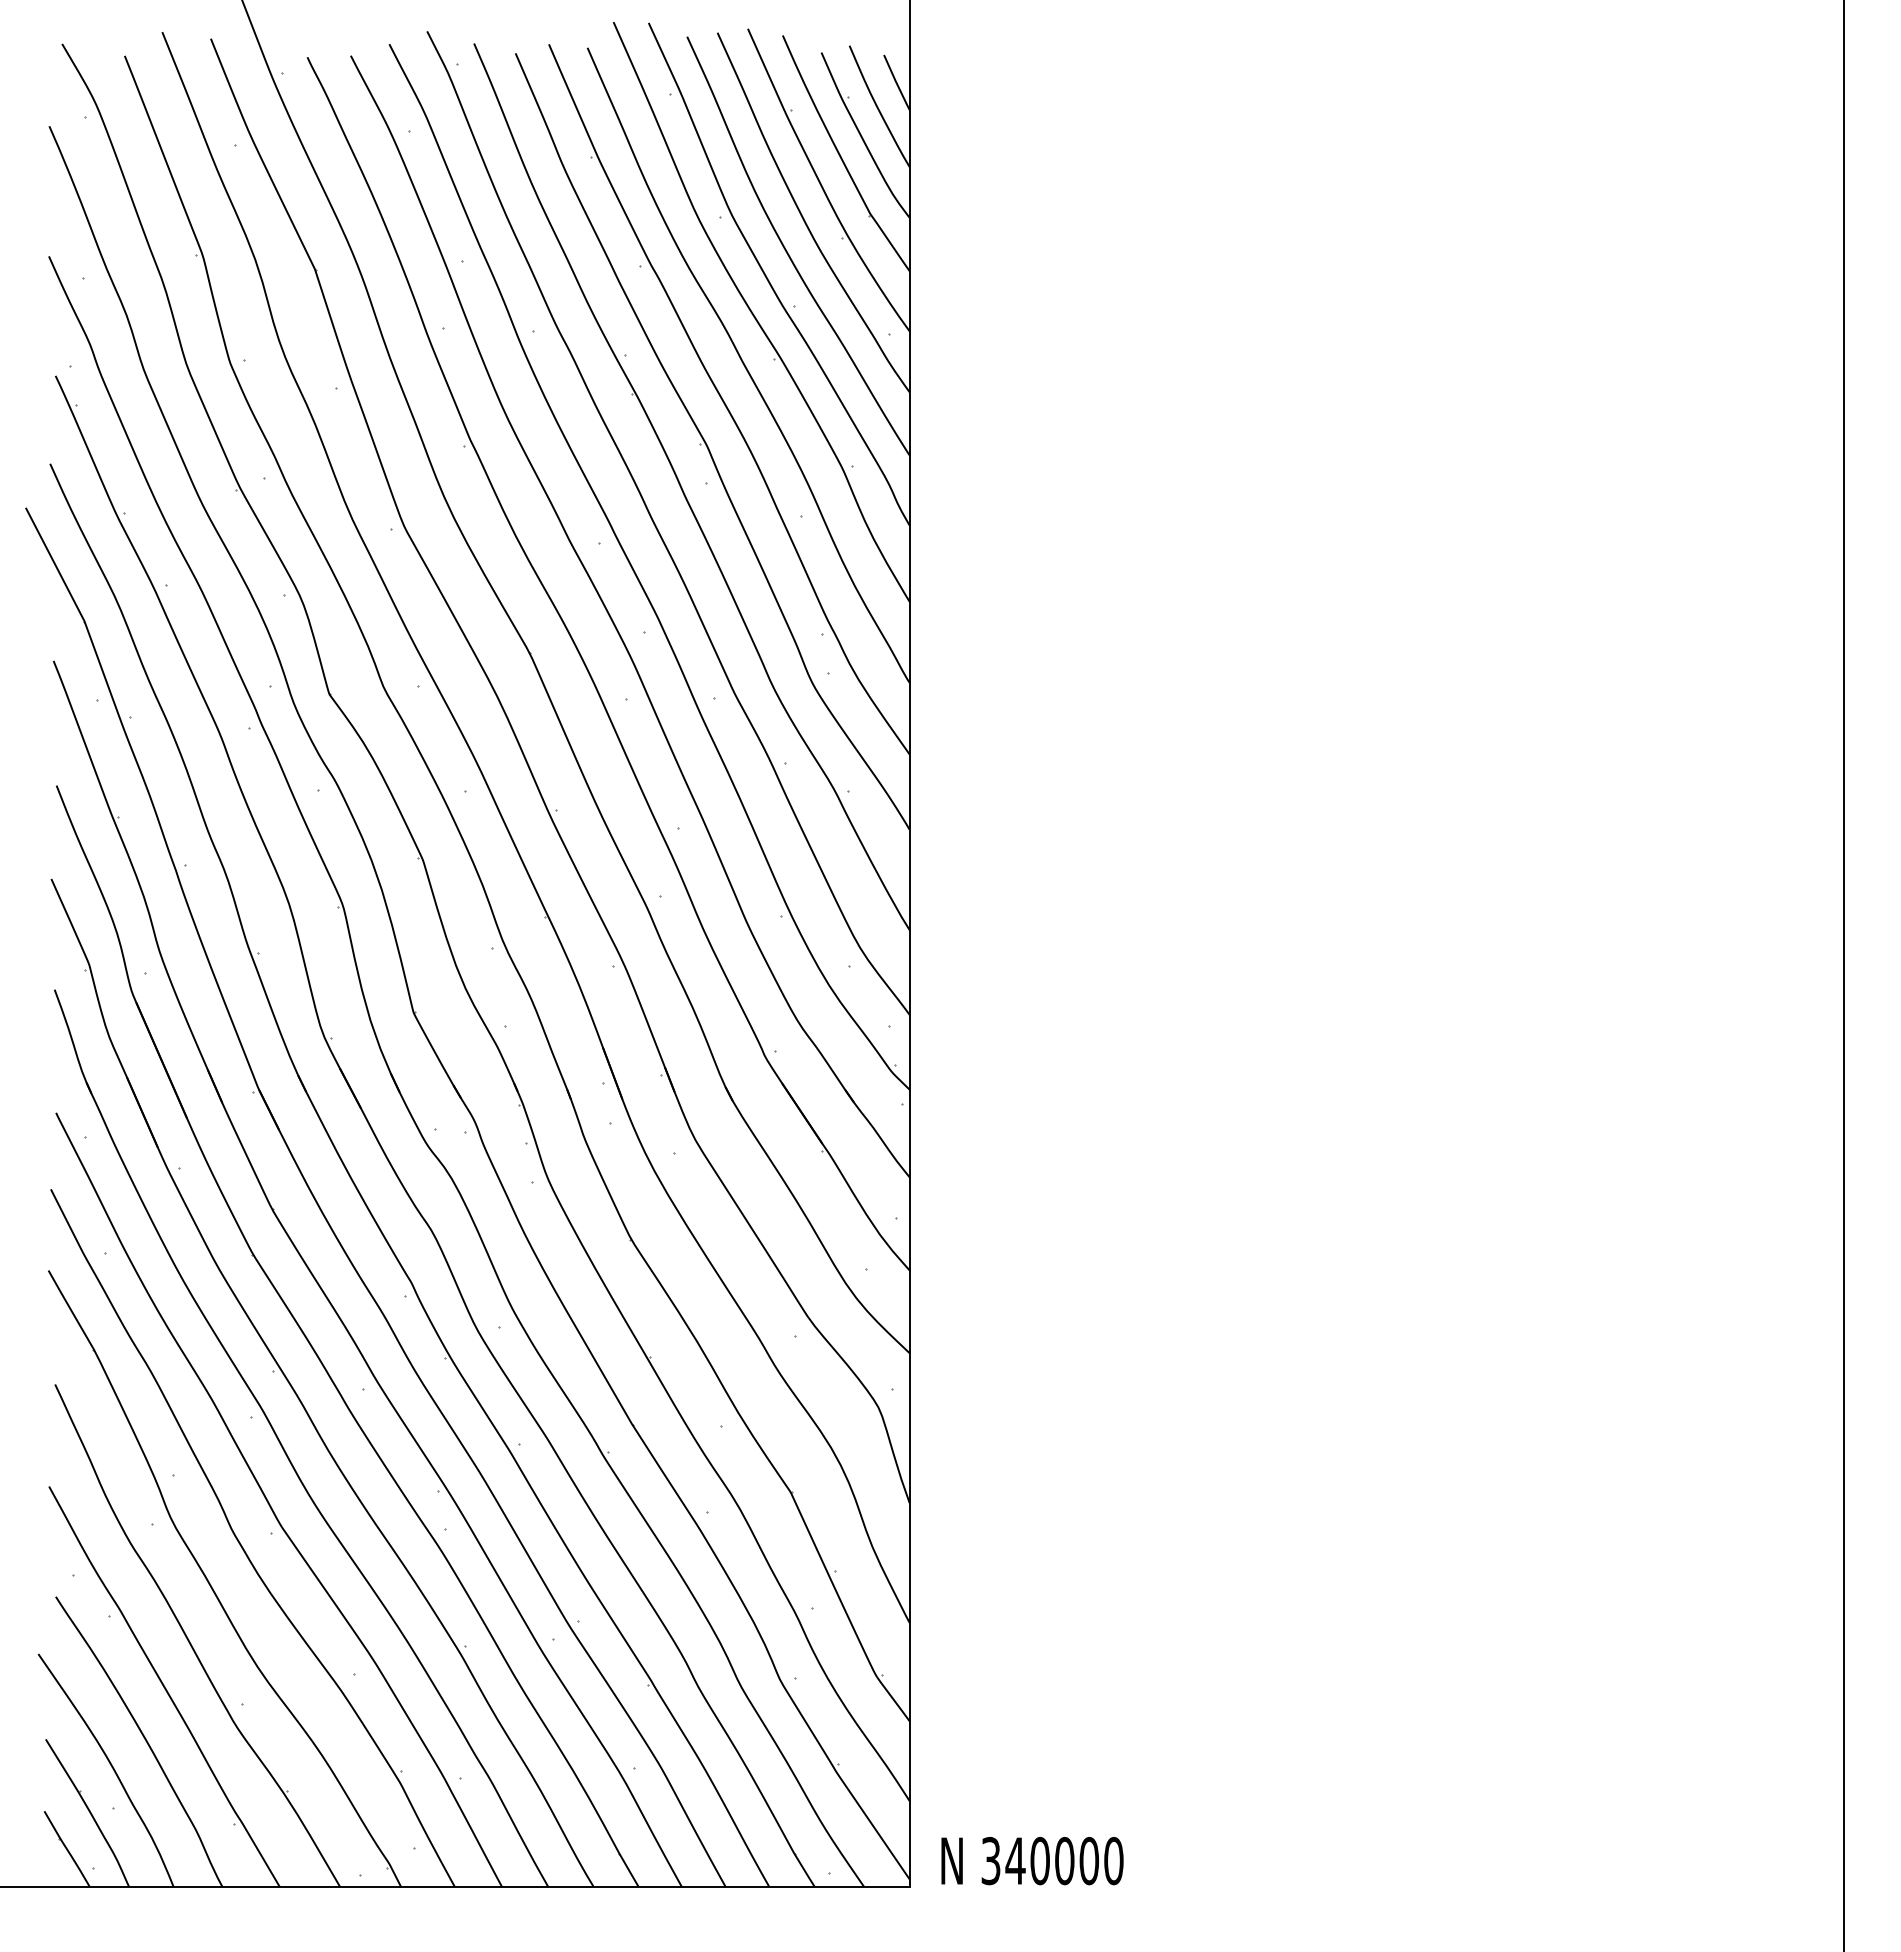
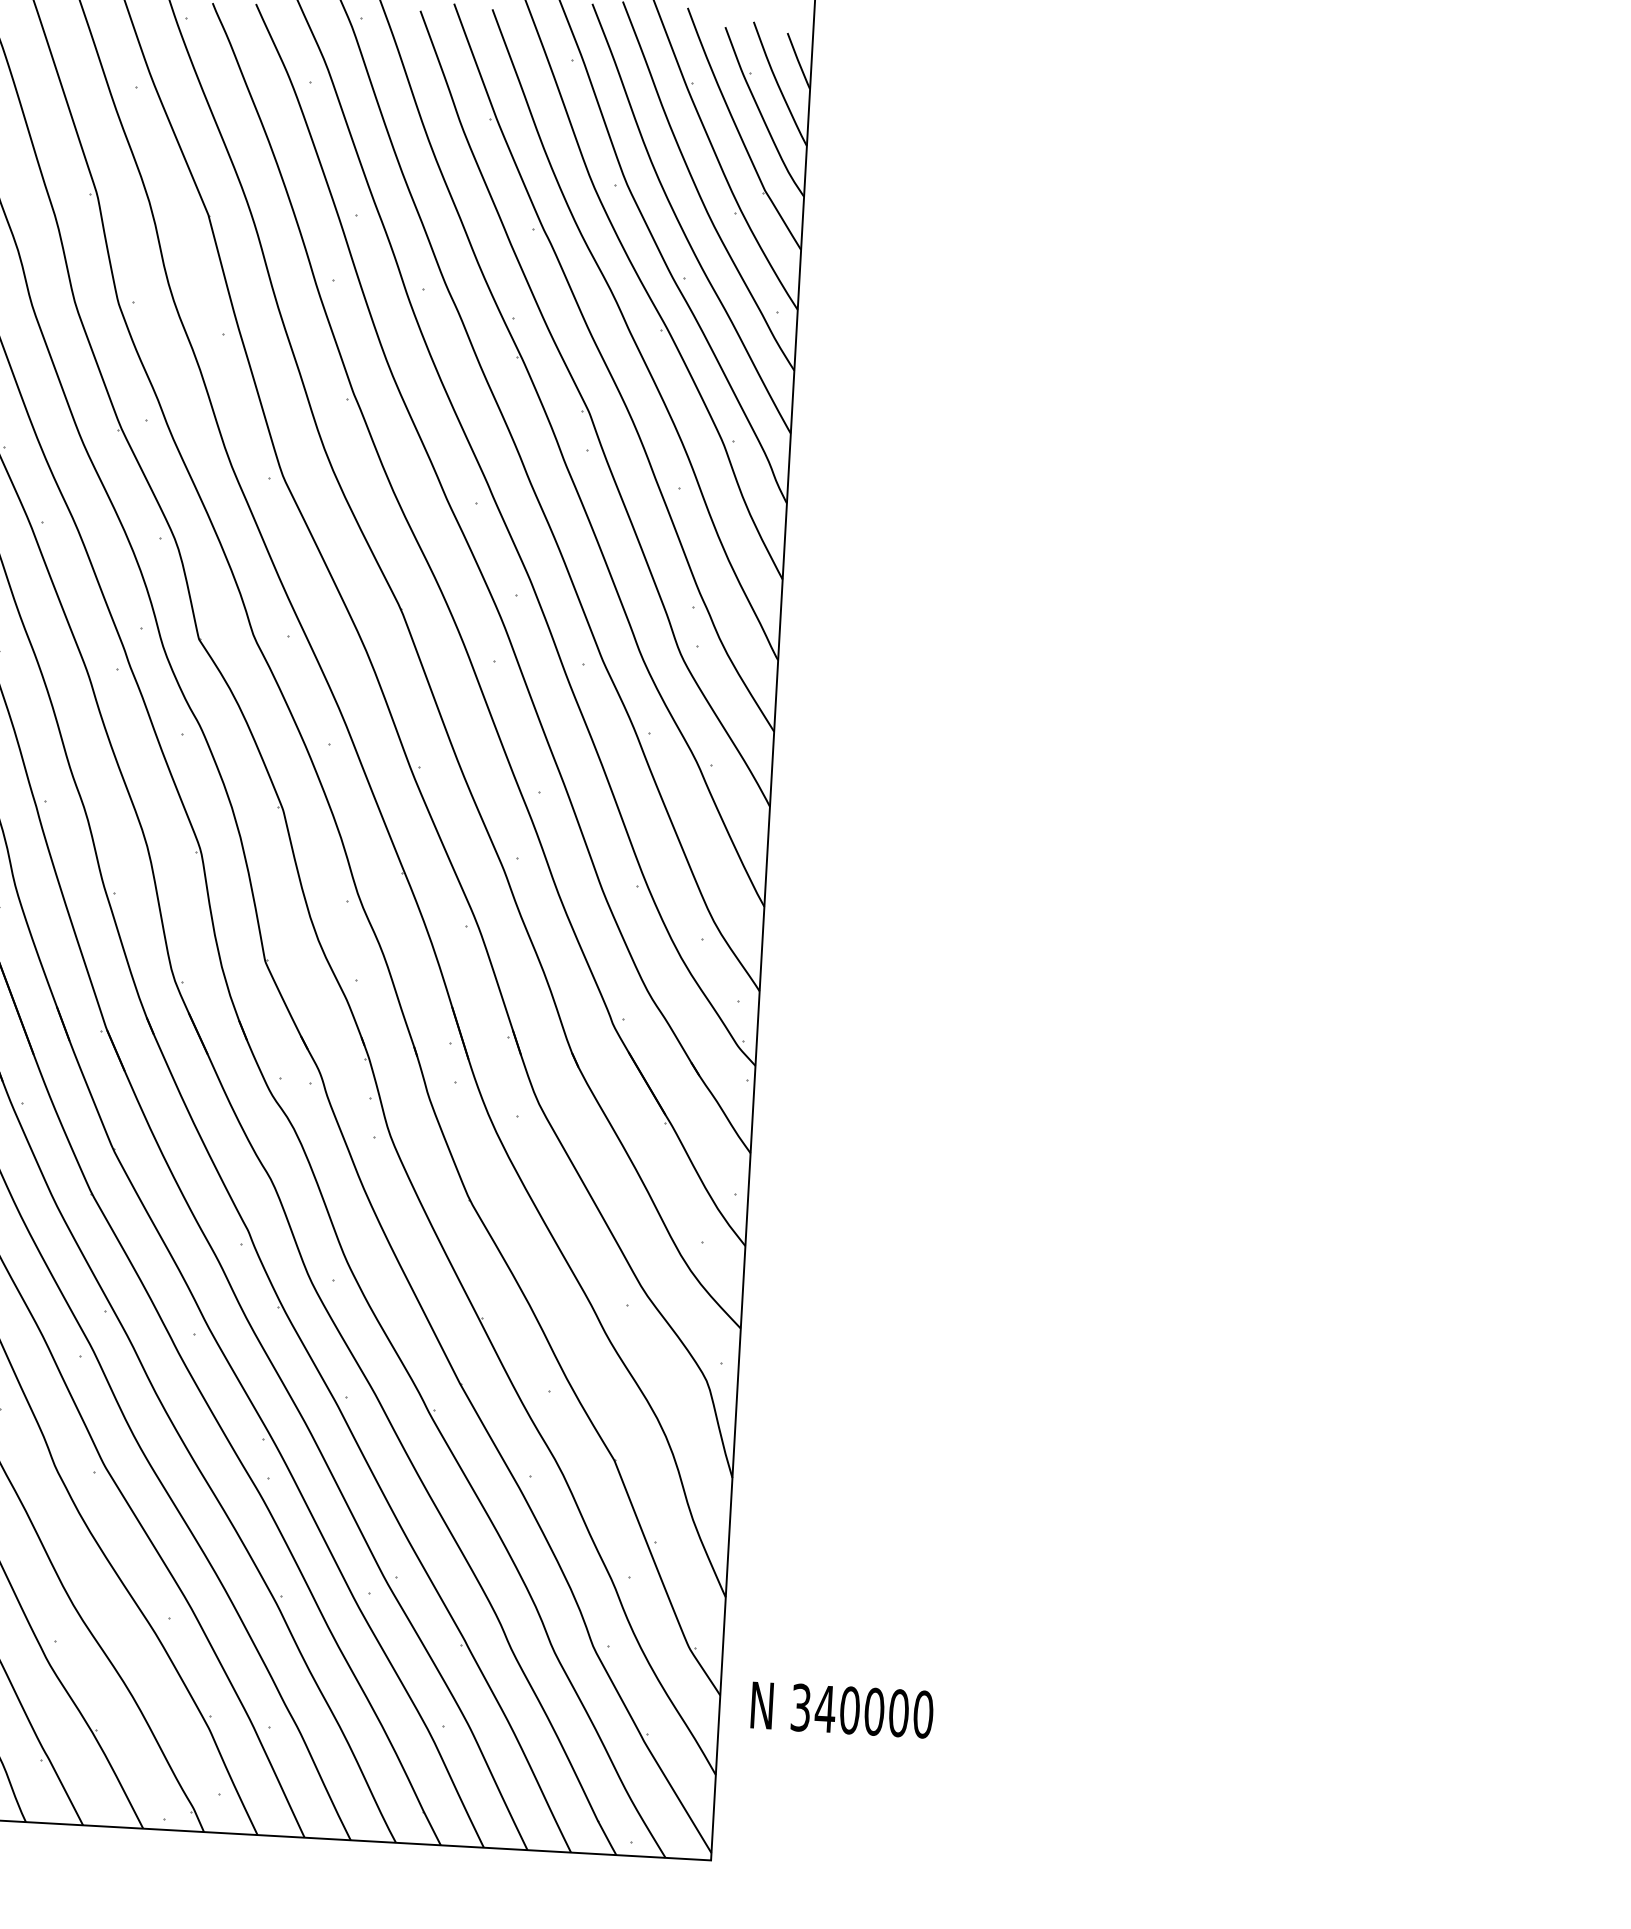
text: (1032, 1861) -> (842, 1710), moved

